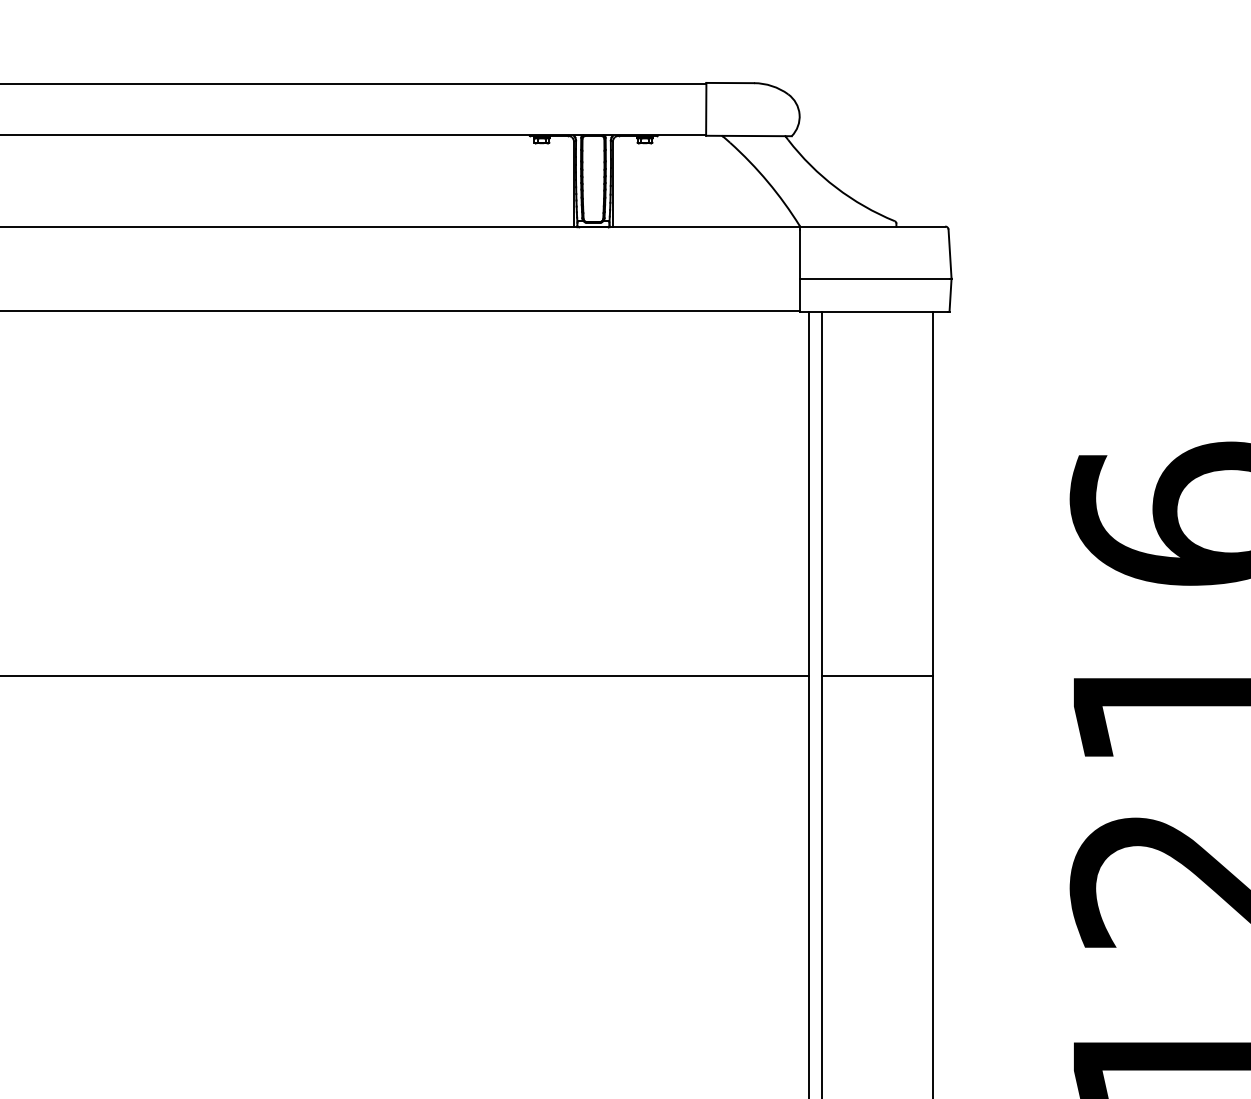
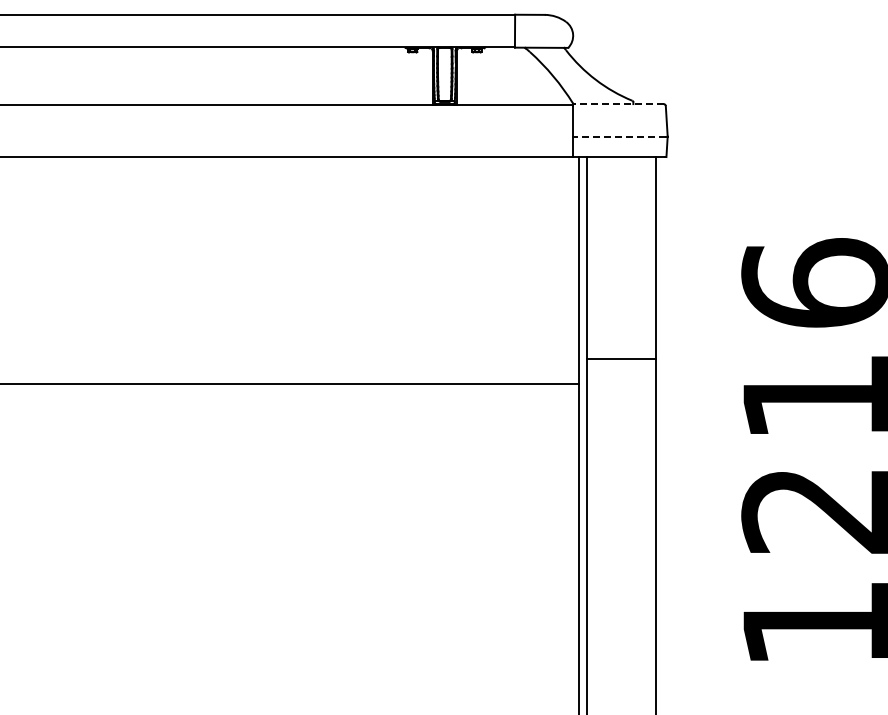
line: (870, 227) -> (617, 104), solid -> dashed
line: (874, 278) -> (619, 136), solid -> dashed
line: (877, 675) -> (621, 358), moved

